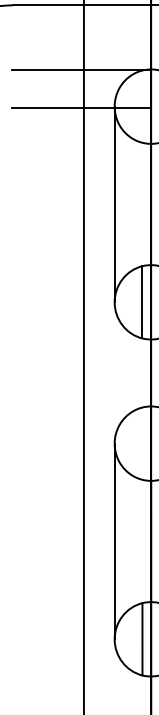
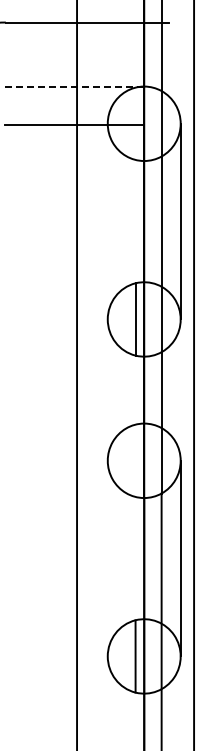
line: (82, 70) -> (75, 87), solid -> dashed
line: (114, 204) -> (107, 221), removed
line: (114, 541) -> (107, 558), removed

